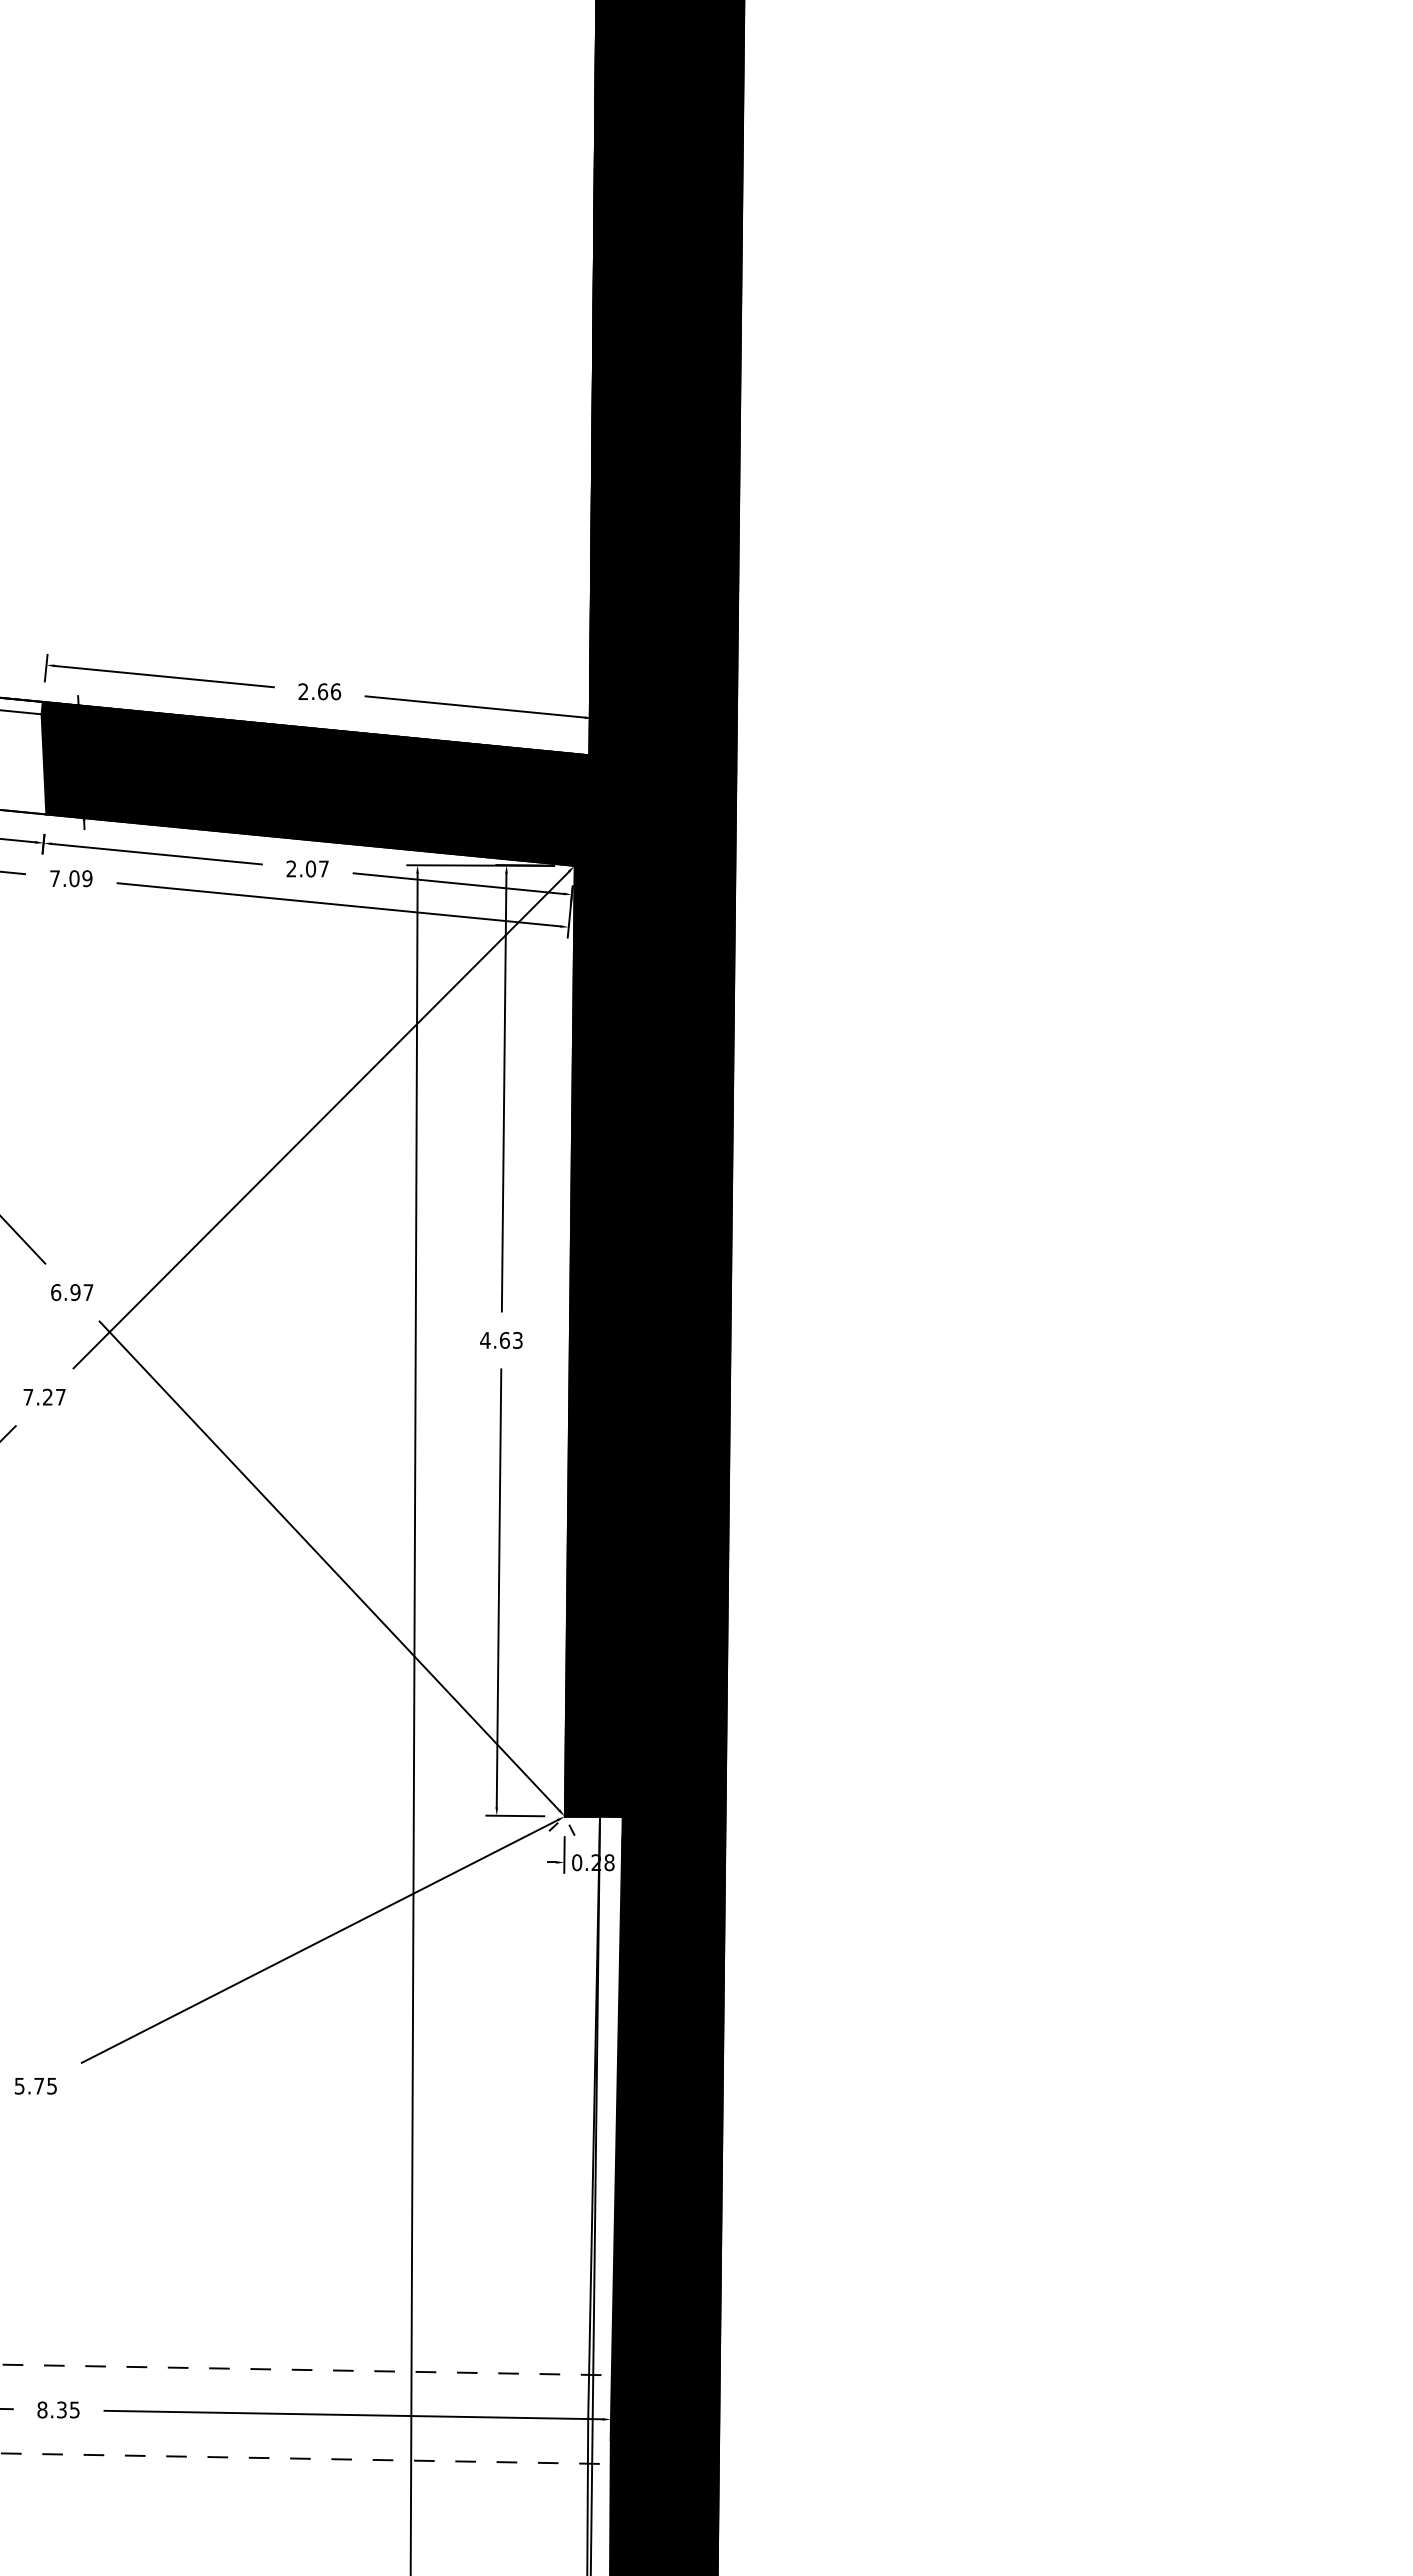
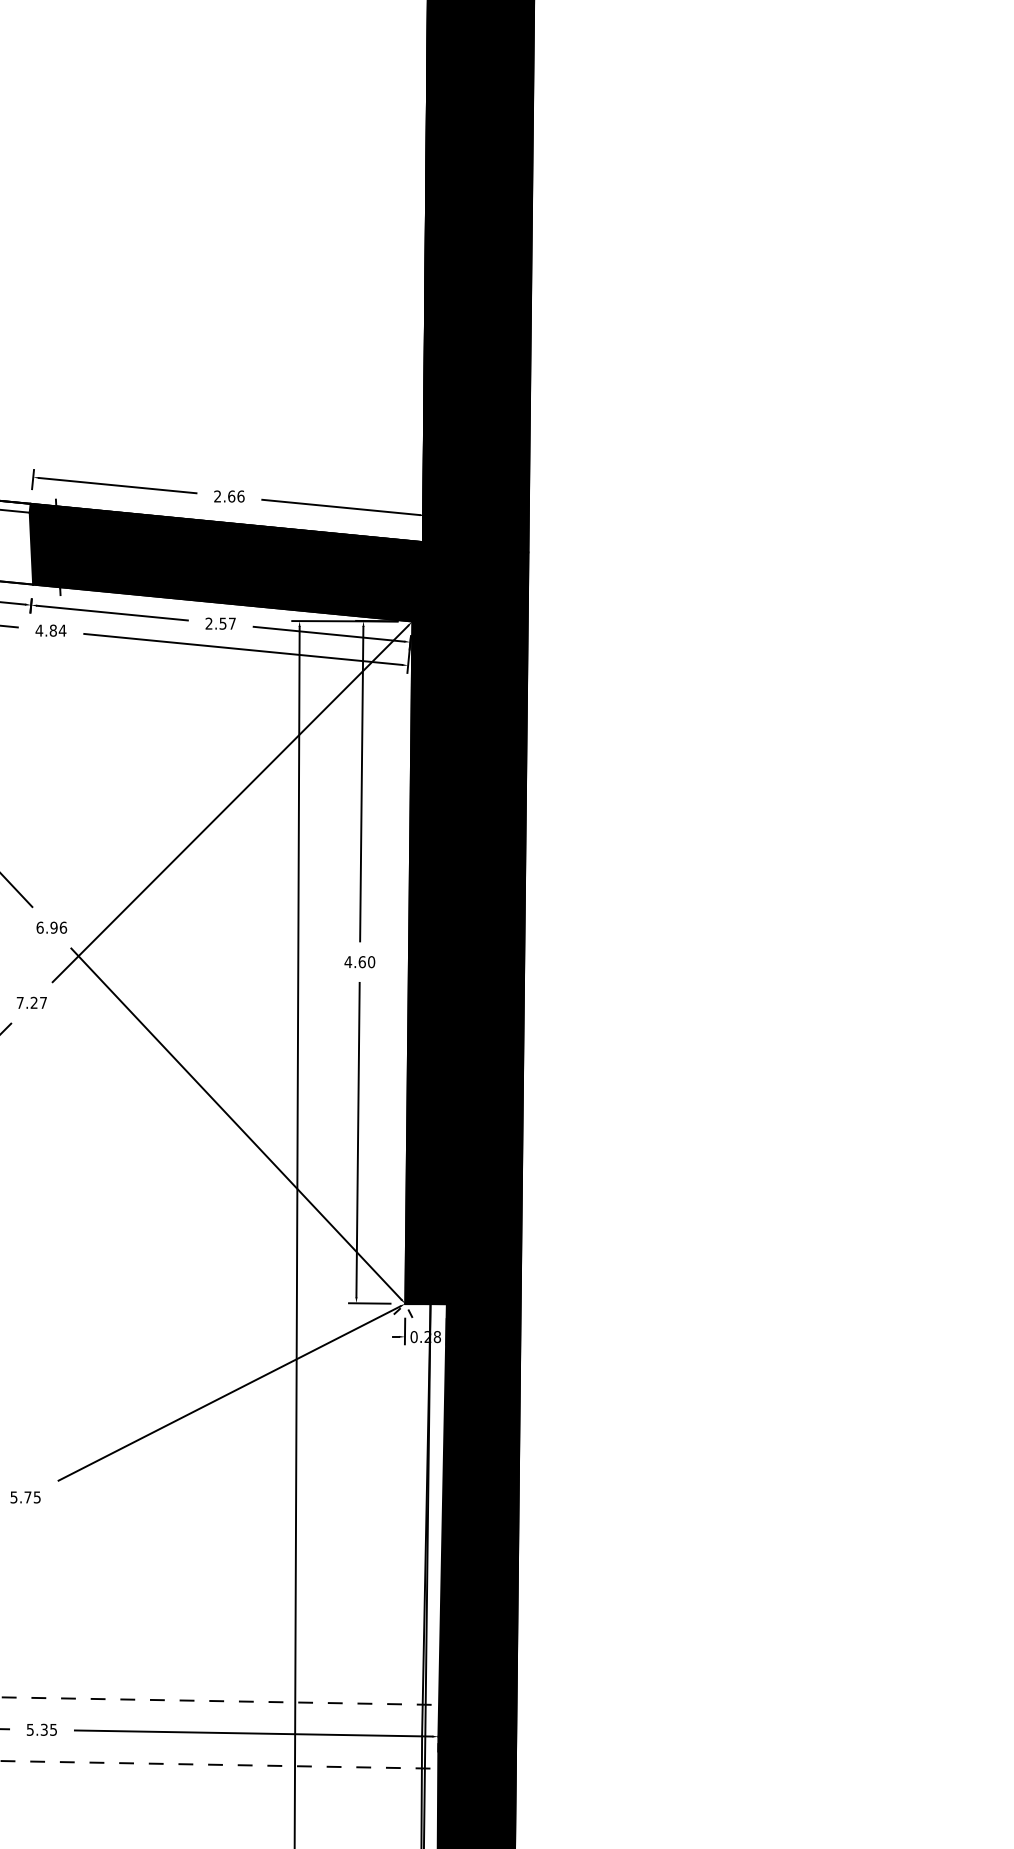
text: (310, 868) -> (222, 623), 2.07 -> 2.57
text: (70, 878) -> (50, 630), 7.09 -> 4.84
text: (88, 1292) -> (63, 927), 6.97 -> 6.96
text: (517, 1340) -> (371, 962), 4.63 -> 4.60
text: (42, 2409) -> (30, 1729), 8.35 -> 5.35

